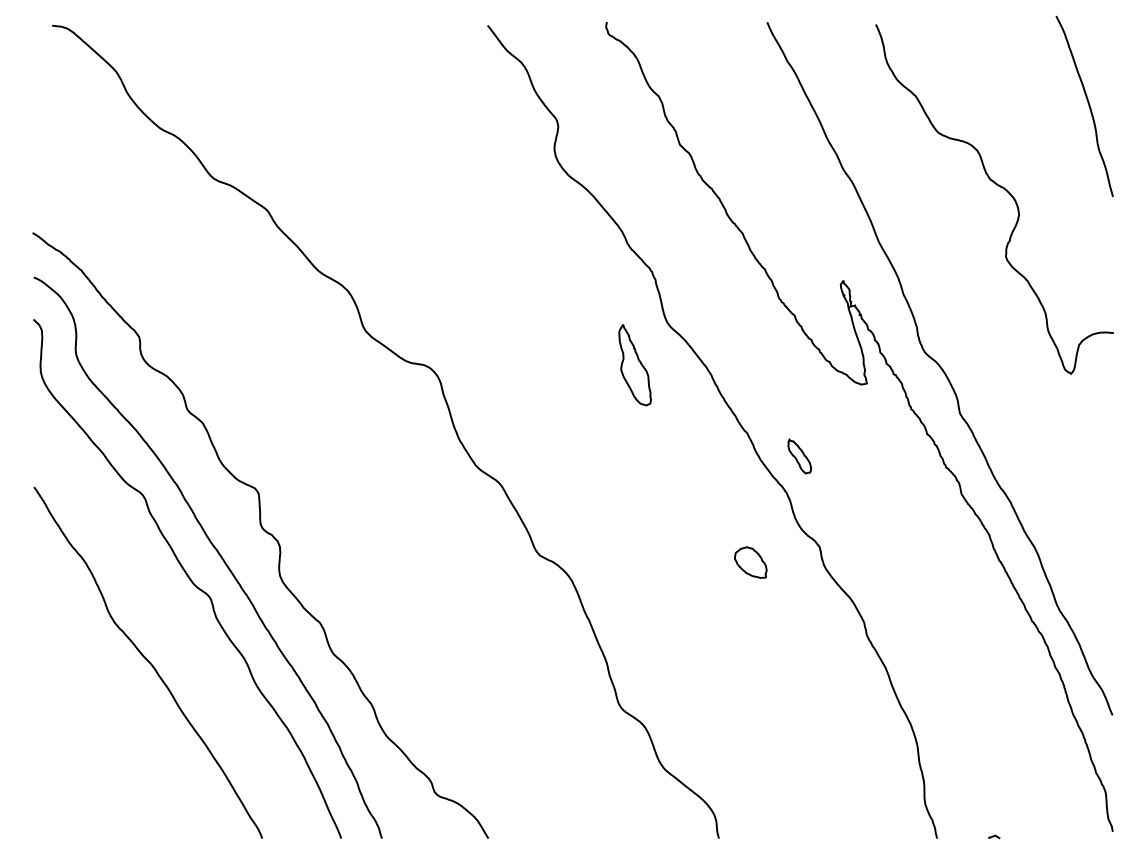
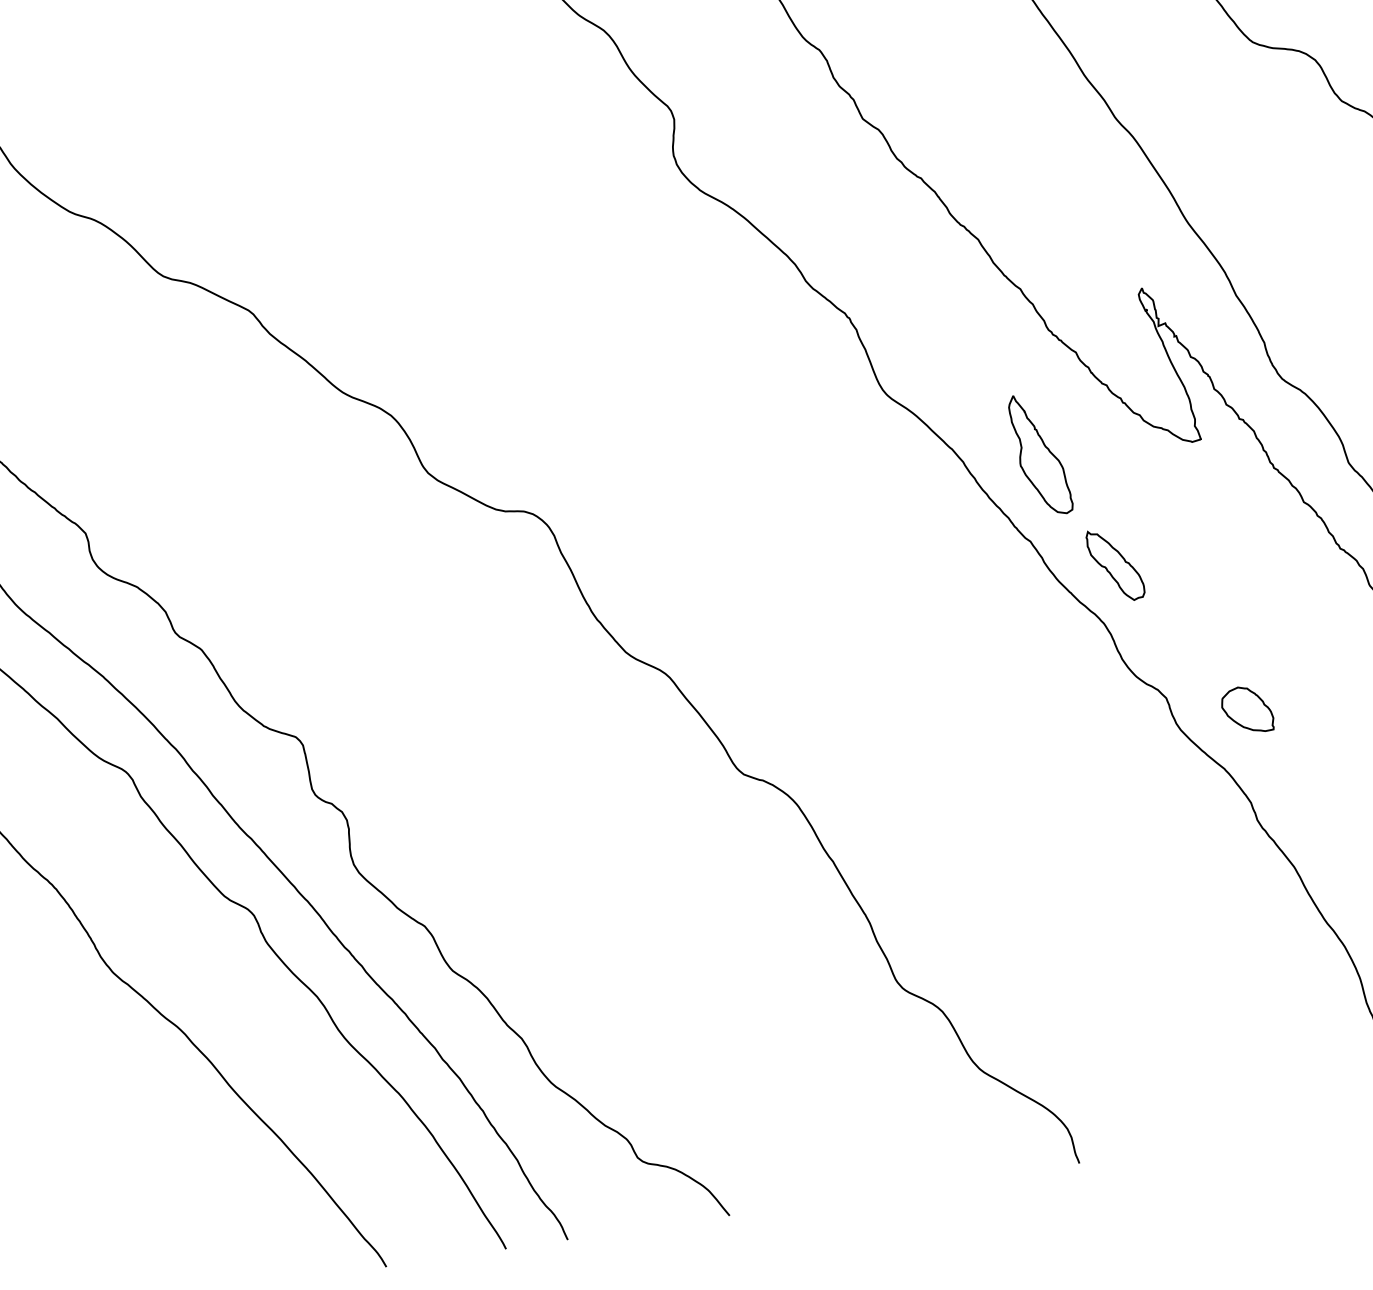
part: (634, 365) -> (1039, 455), moved
part: (799, 456) -> (1115, 565), size x1.43
part: (750, 562) -> (1246, 709), moved

